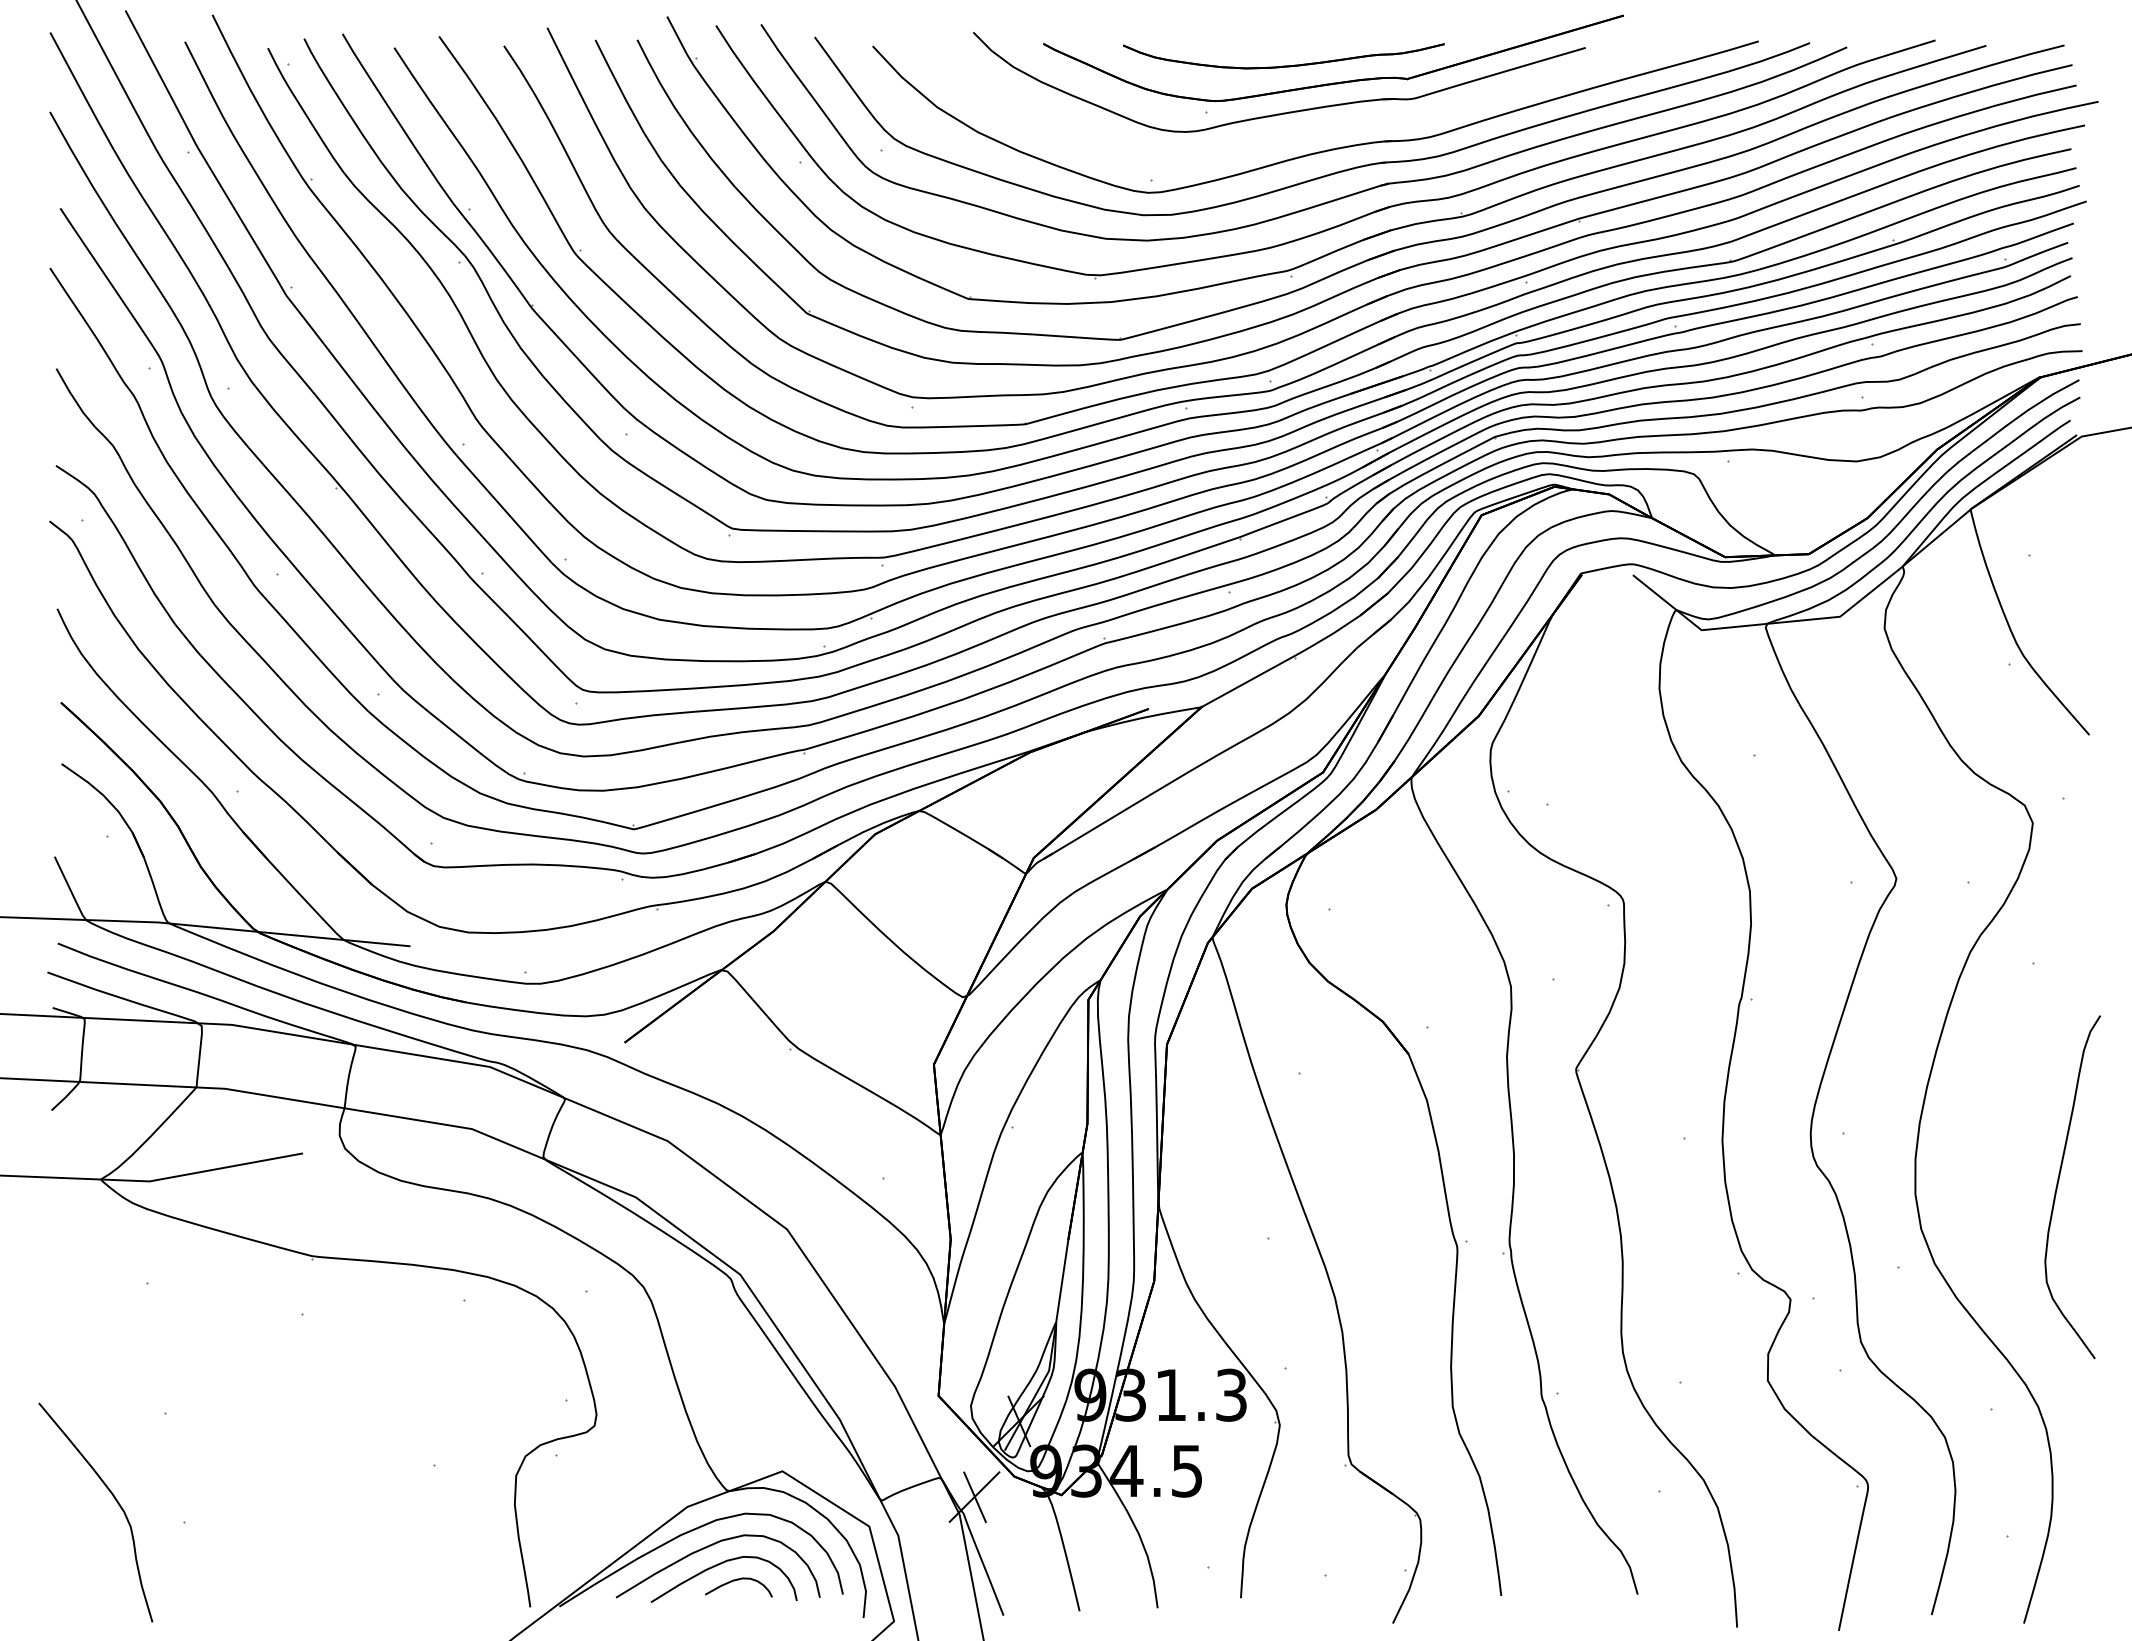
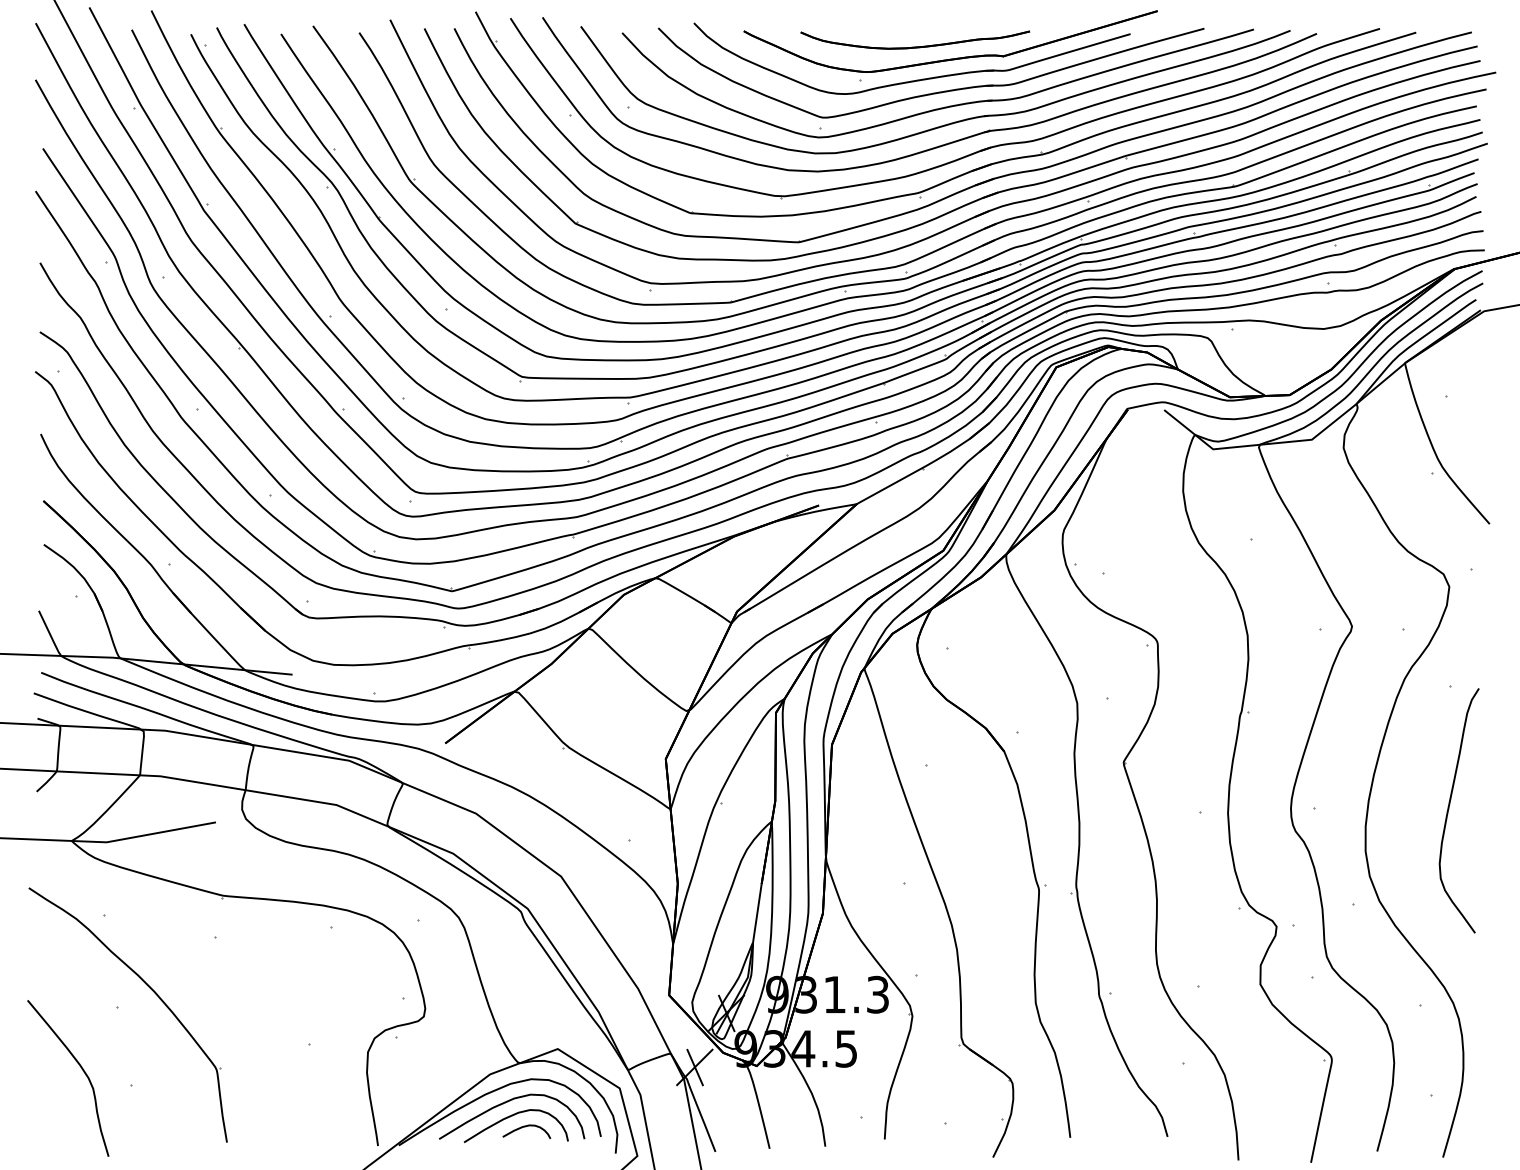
part: (1312, 129) -> (935, 92), added
curve: (2058, 1185) -> (1449, 809), moved
part: (213, 1389) -> (152, 990), added

